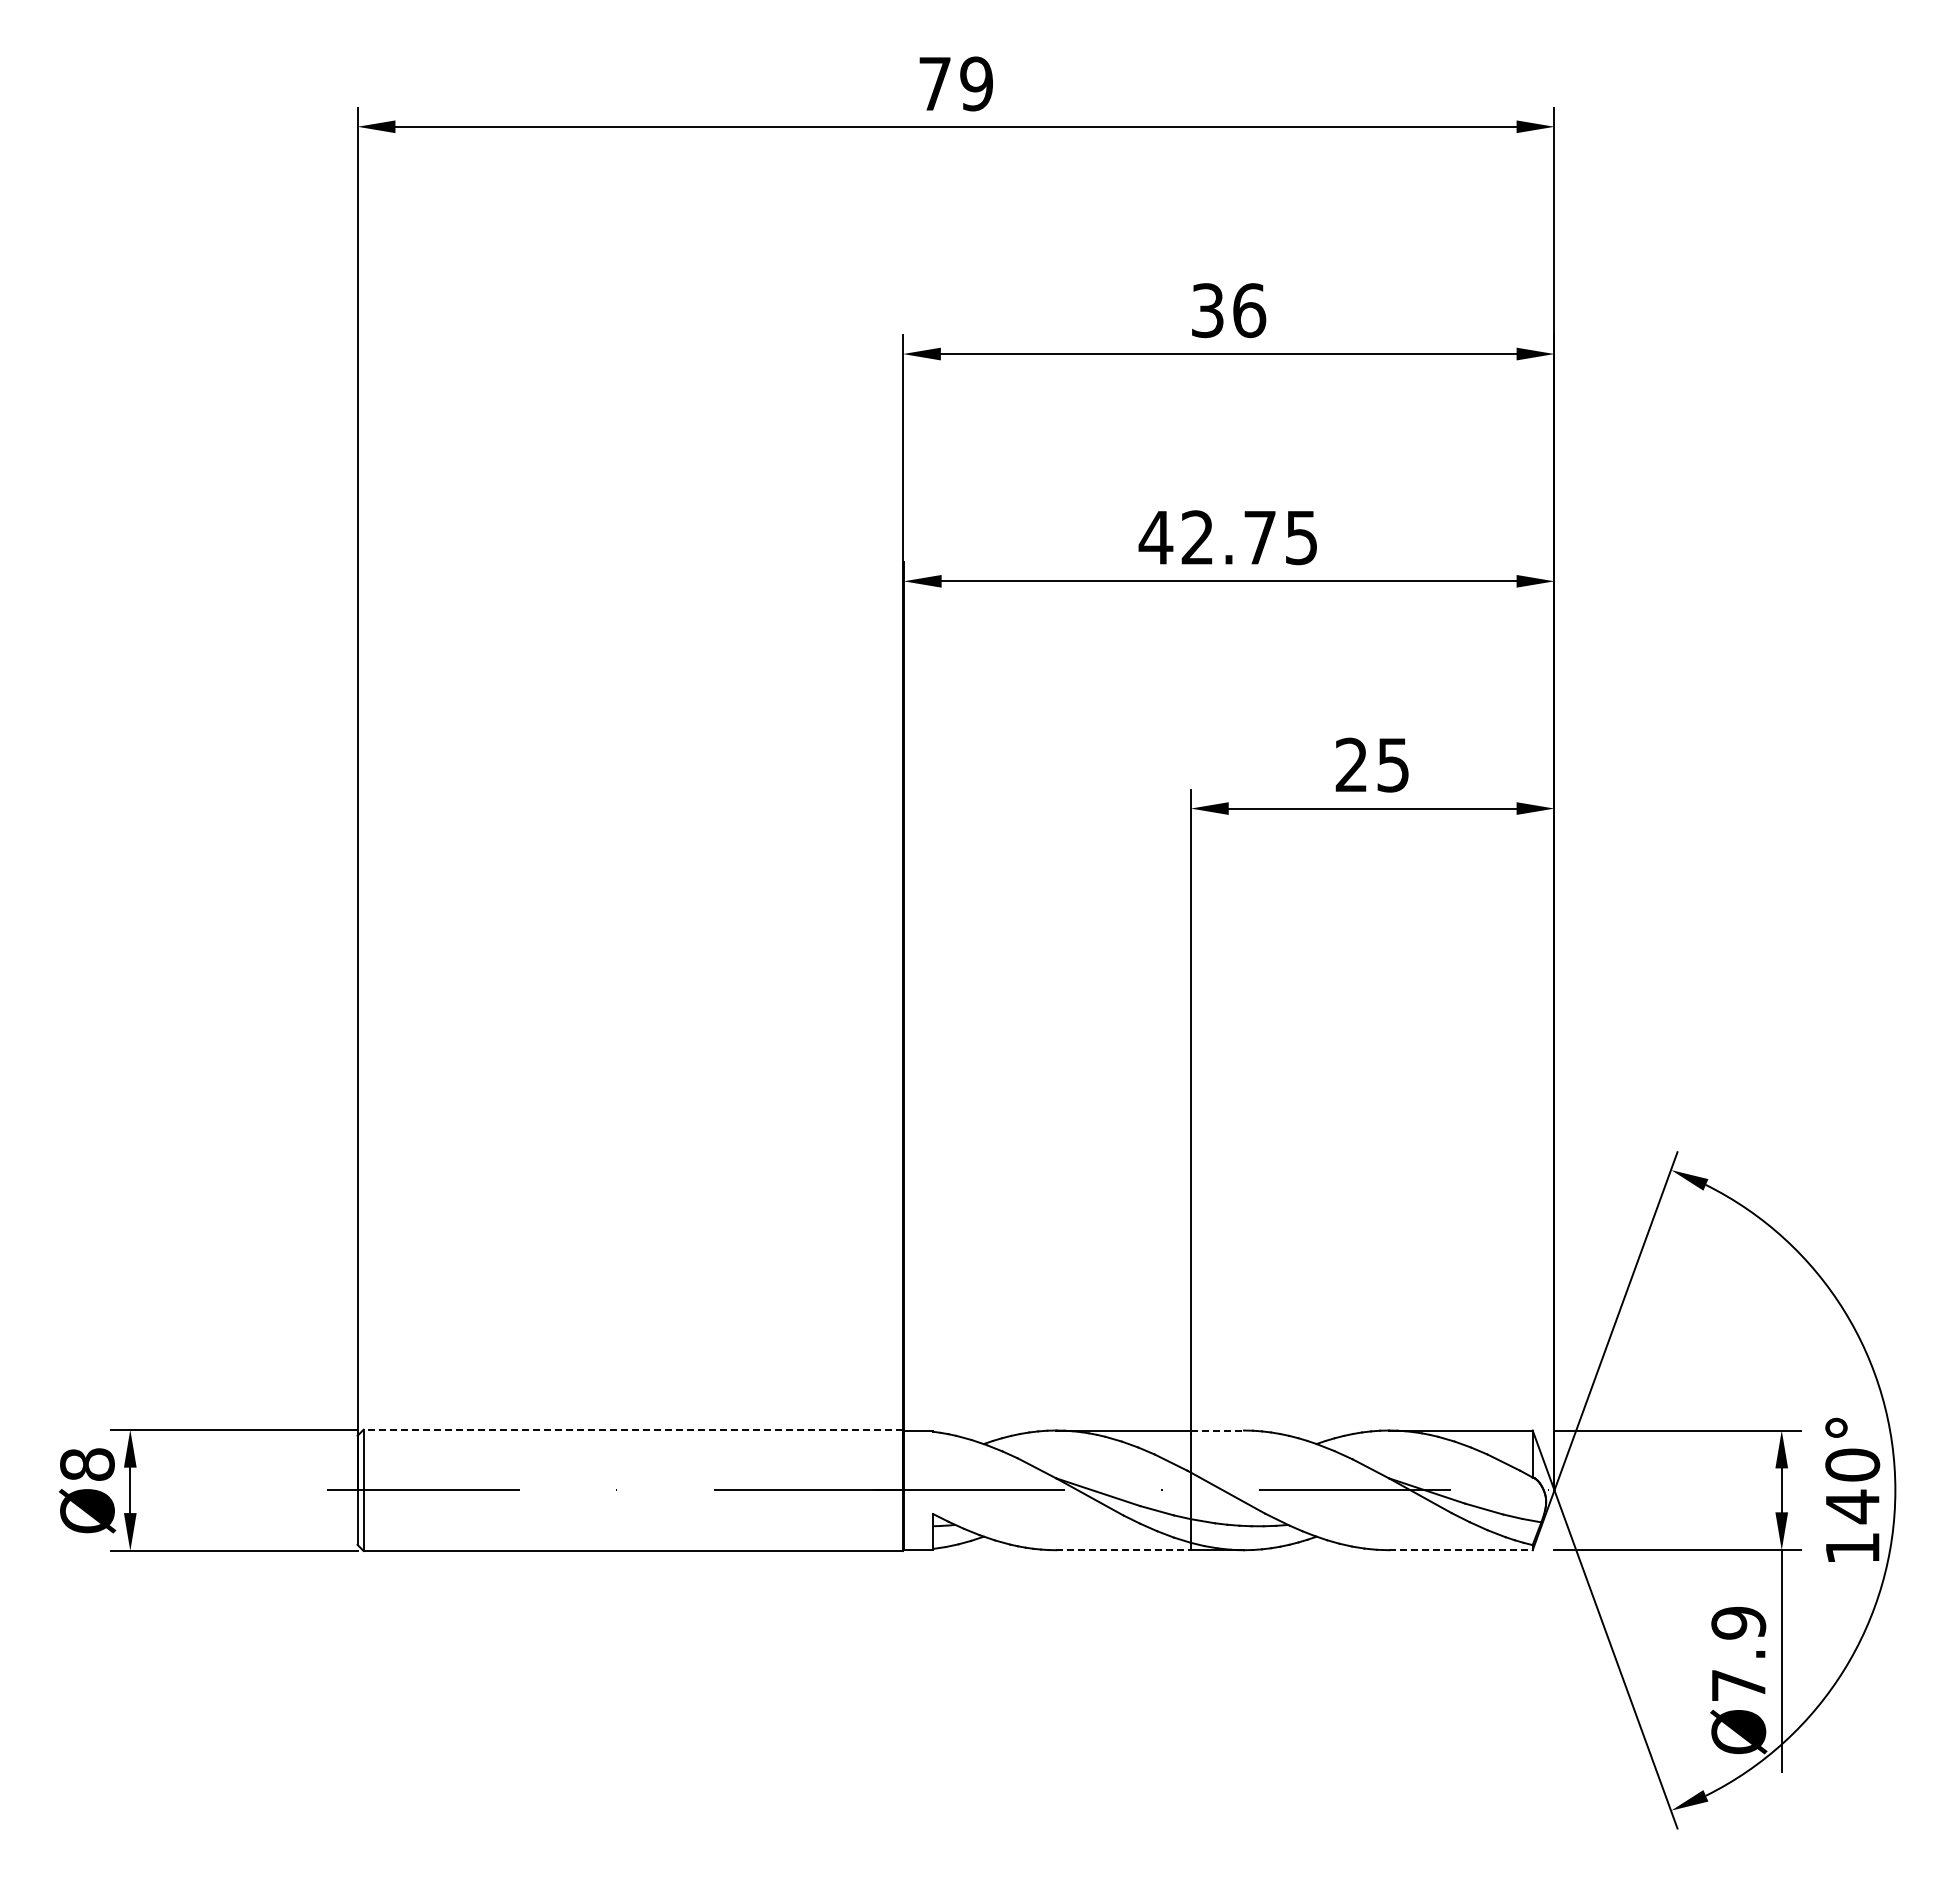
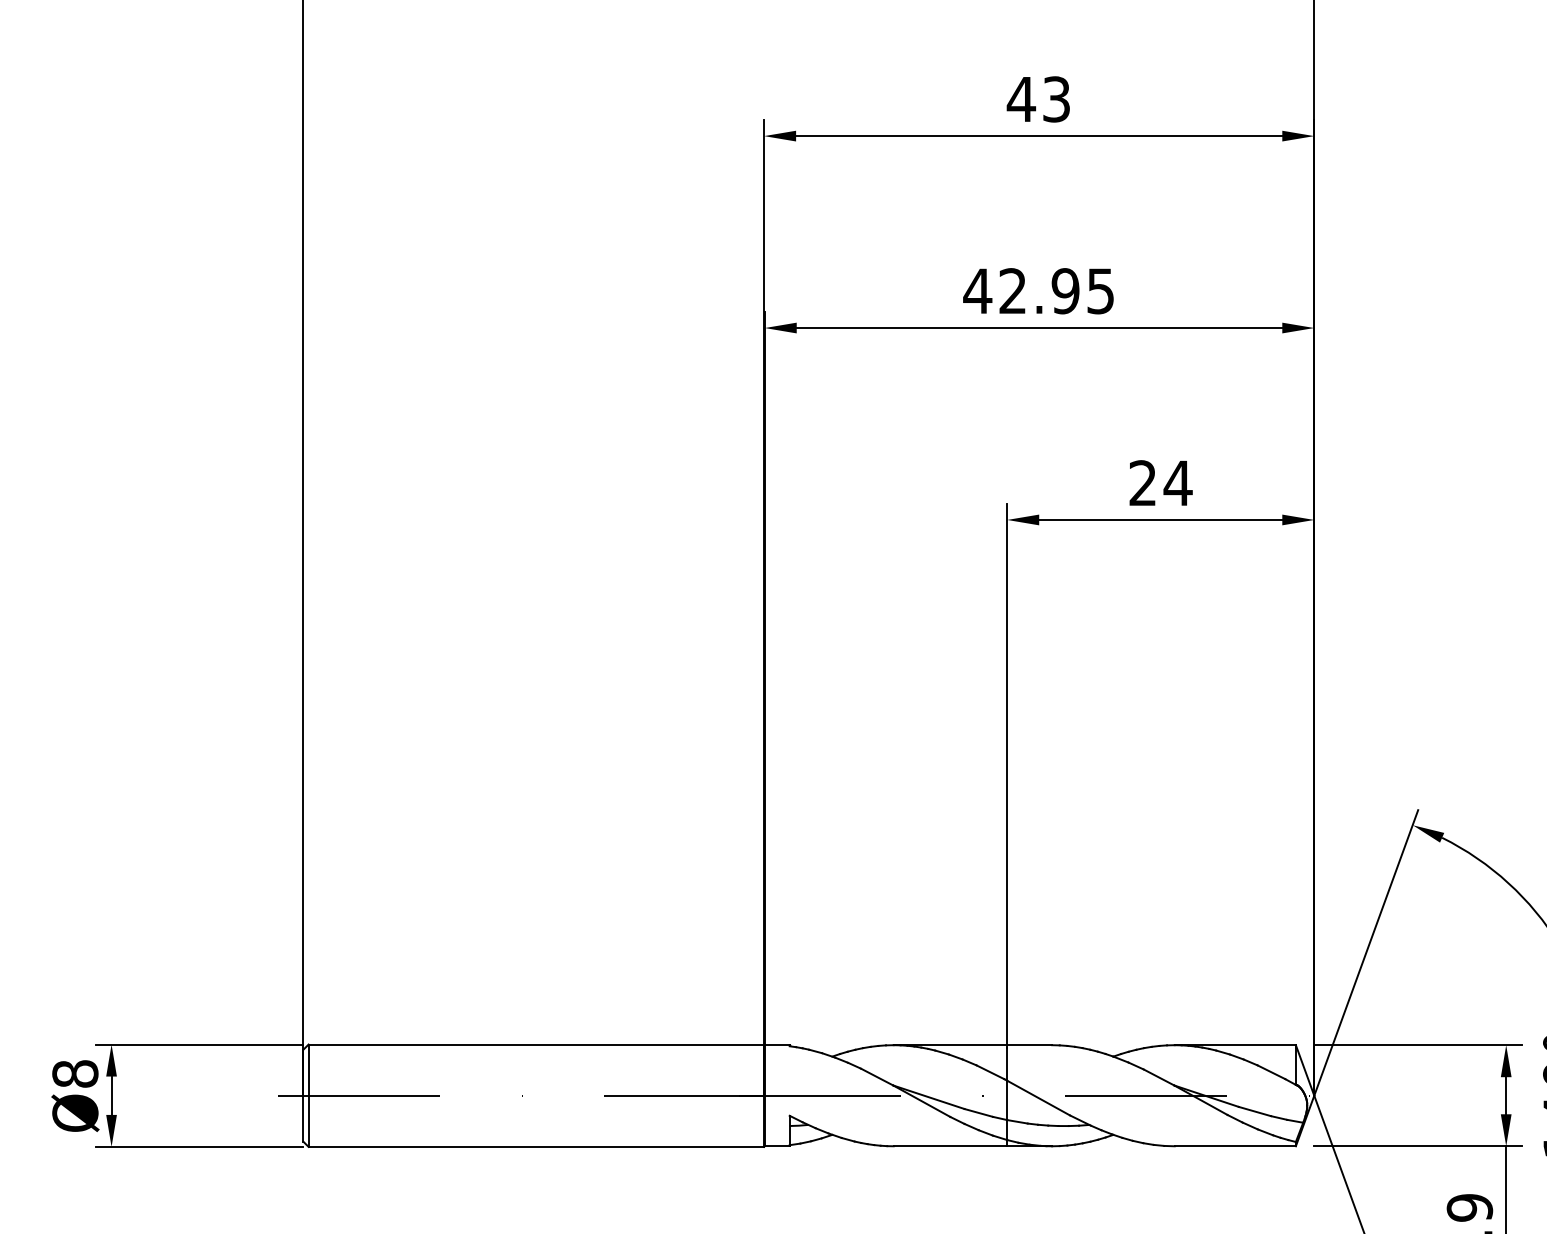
text: (1228, 310) -> (1038, 99), 36 -> 43
text: (1259, 537) -> (1065, 291), 42.75 -> 42.95
text: (1392, 765) -> (1177, 483), 25 -> 24
line: (633, 1429) -> (536, 1044), dashed -> solid
line: (1217, 1430) -> (1029, 1045), dashed -> solid
line: (1124, 1550) -> (951, 1146), dashed -> solid
line: (1460, 1550) -> (1234, 1146), dashed -> solid

